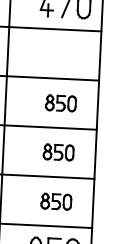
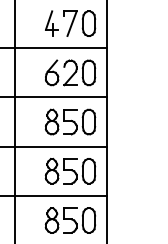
part: (63, 53) -> (70, 72), added
part: (61, 102) -> (70, 121), size x1.67
part: (58, 151) -> (70, 170), size x1.67
part: (56, 201) -> (70, 220), size x1.67

